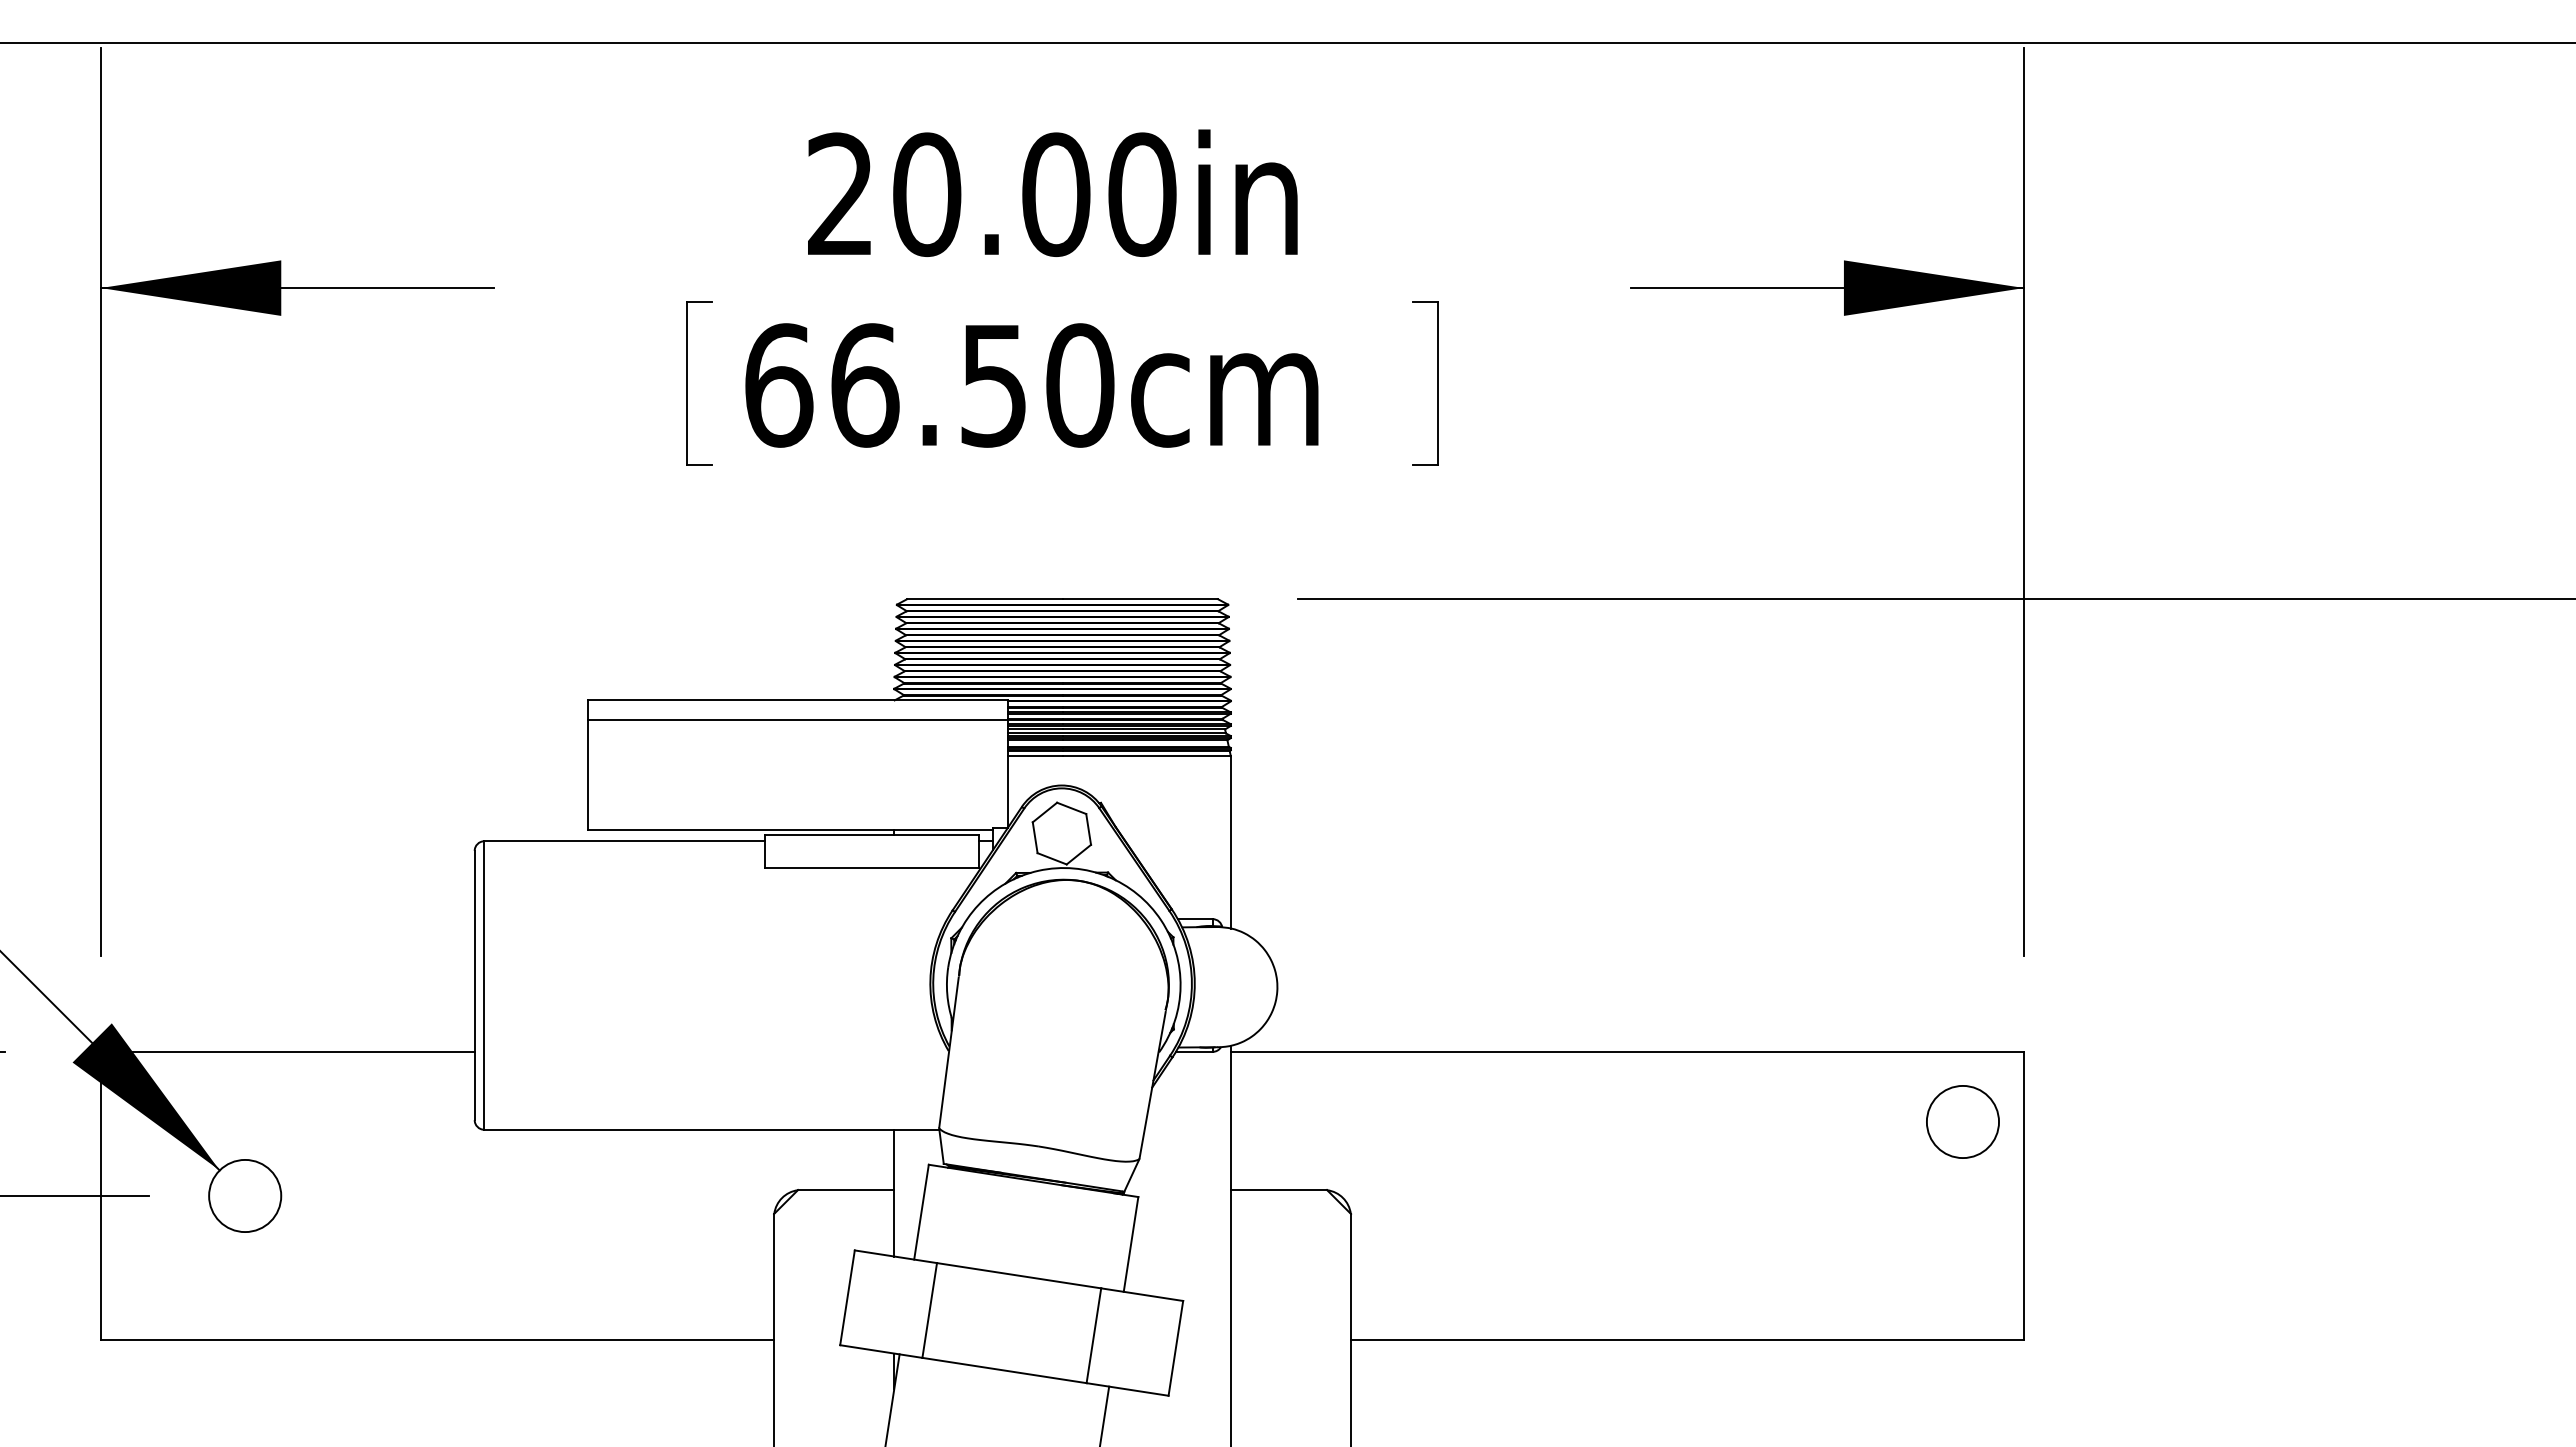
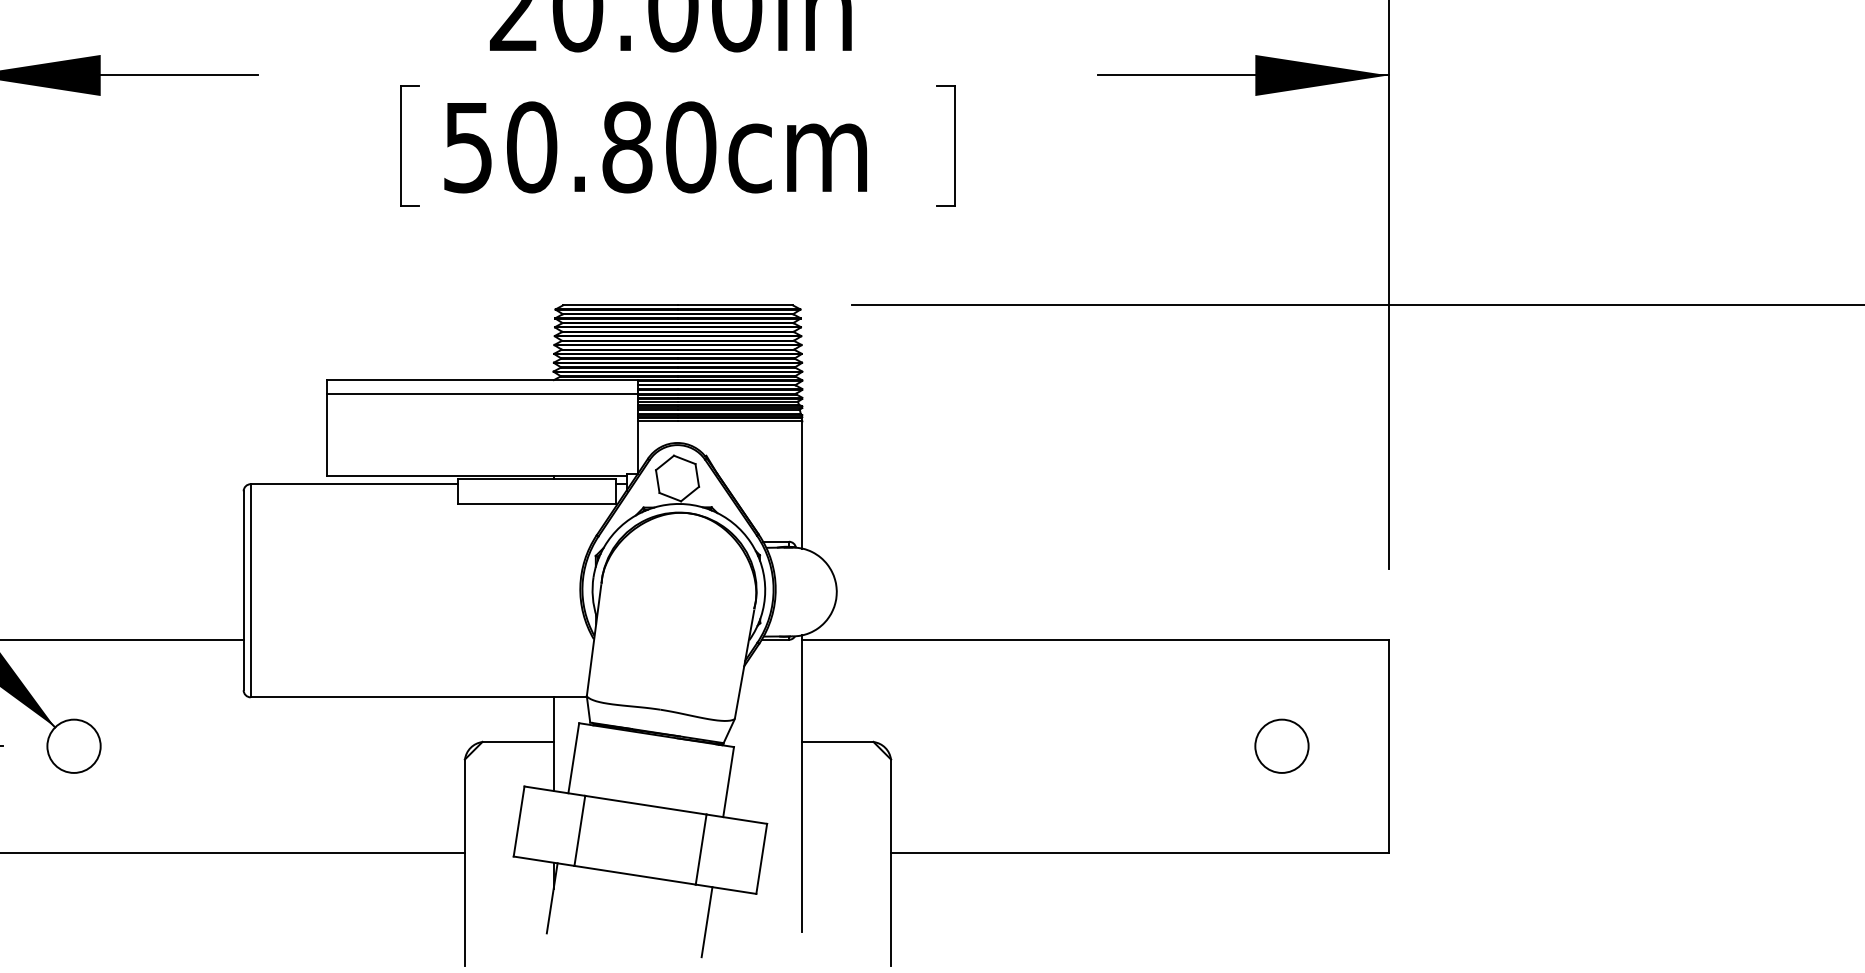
text: (886, 385) -> (547, 147), 66.50cm -> 50.80cm
circle: (1962, 1121) -> (1281, 745), moved

